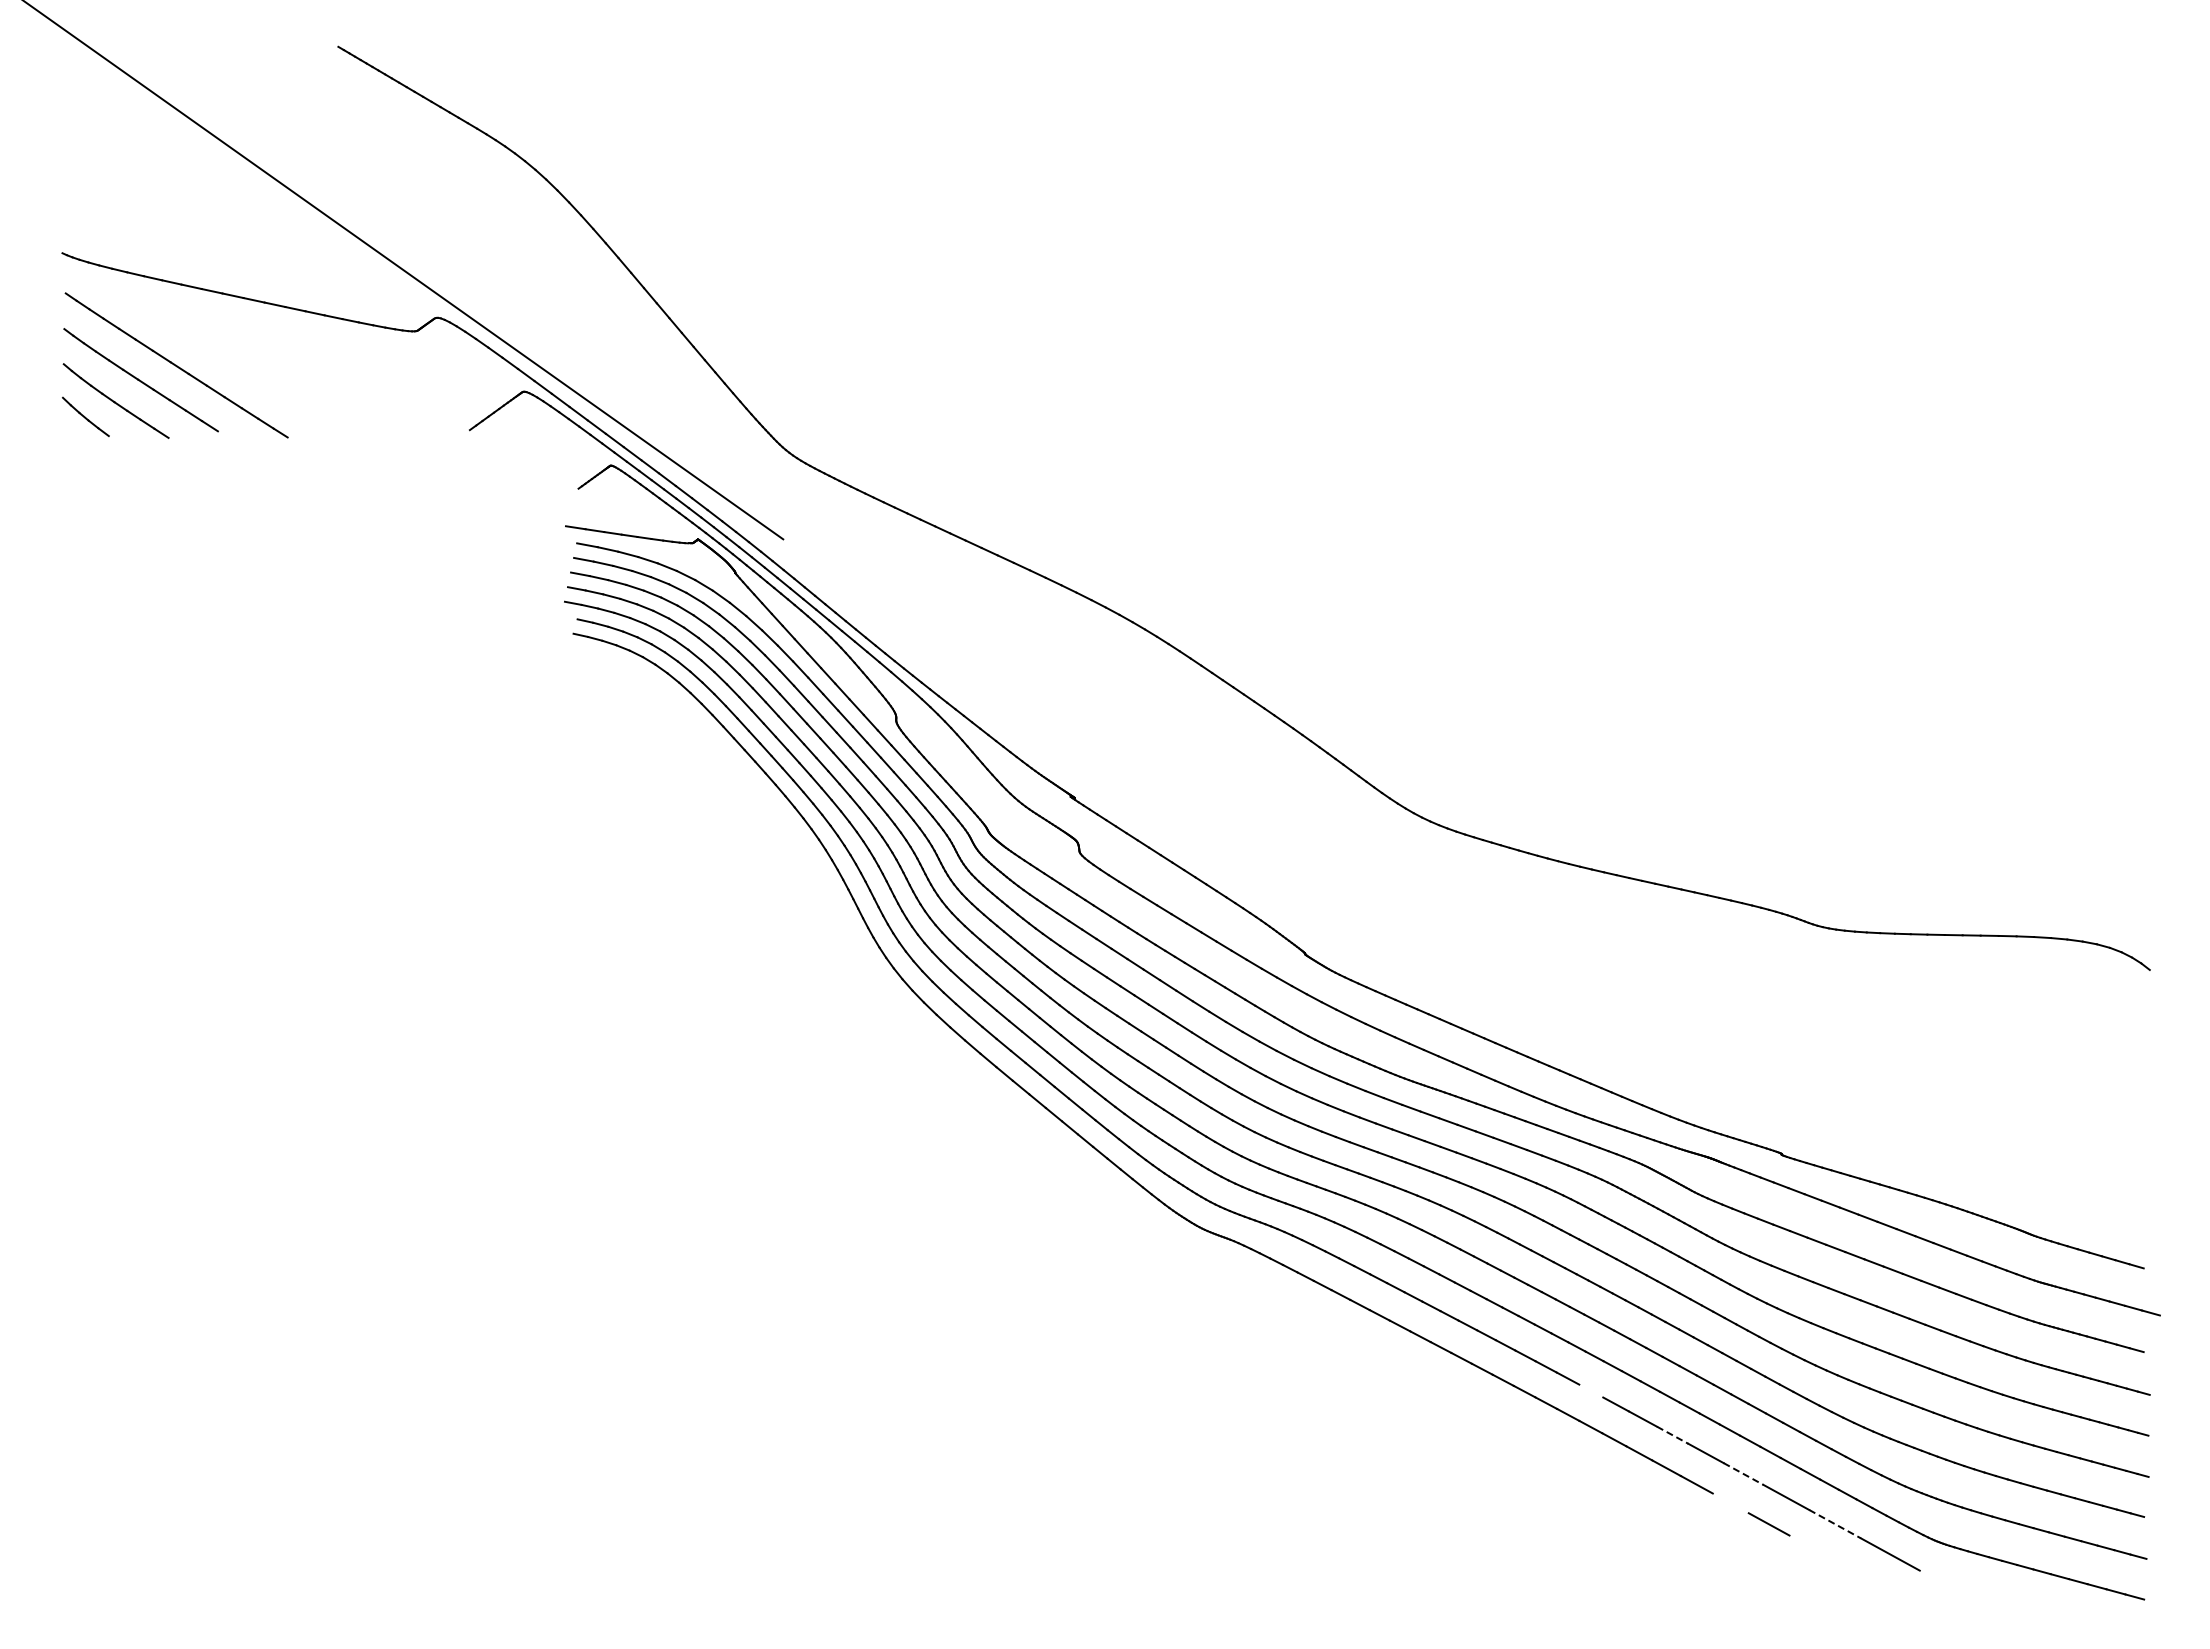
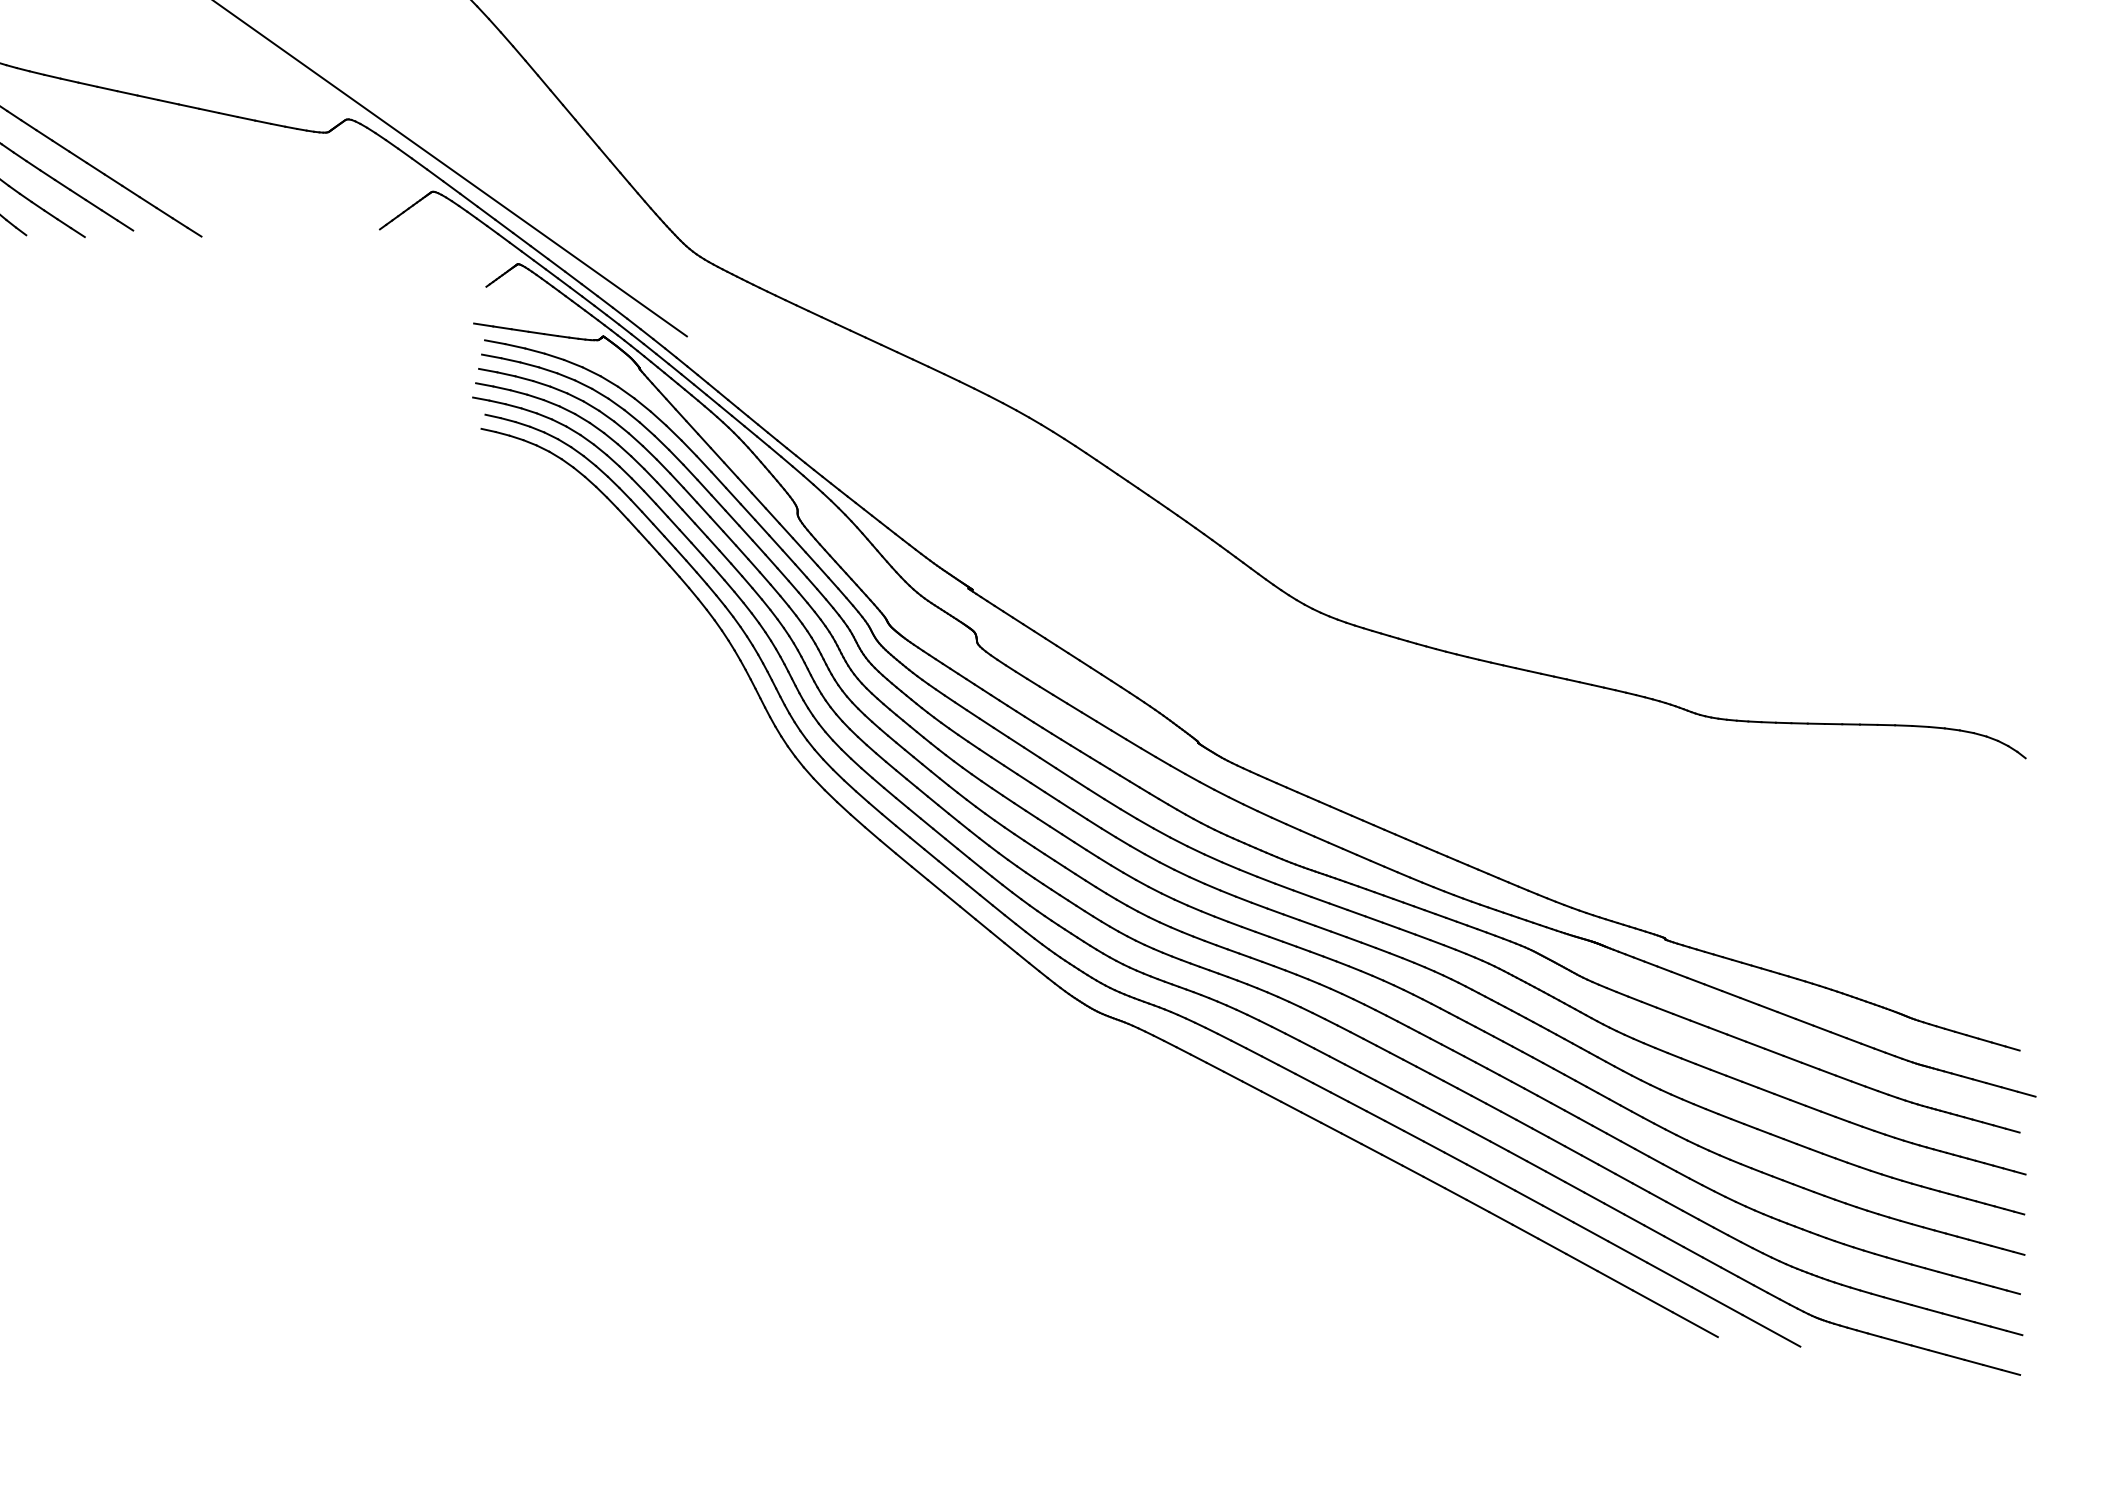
line: (1591, 1390) -> (1478, 1170), added
line: (1672, 1435) -> (1558, 1214), dashed -> solid
line: (1743, 1474) -> (1627, 1252), dashed -> solid
line: (1730, 1503) -> (1614, 1280), added
line: (1835, 1524) -> (1717, 1301), dashed -> solid
line: (1812, 1547) -> (1695, 1323), added

